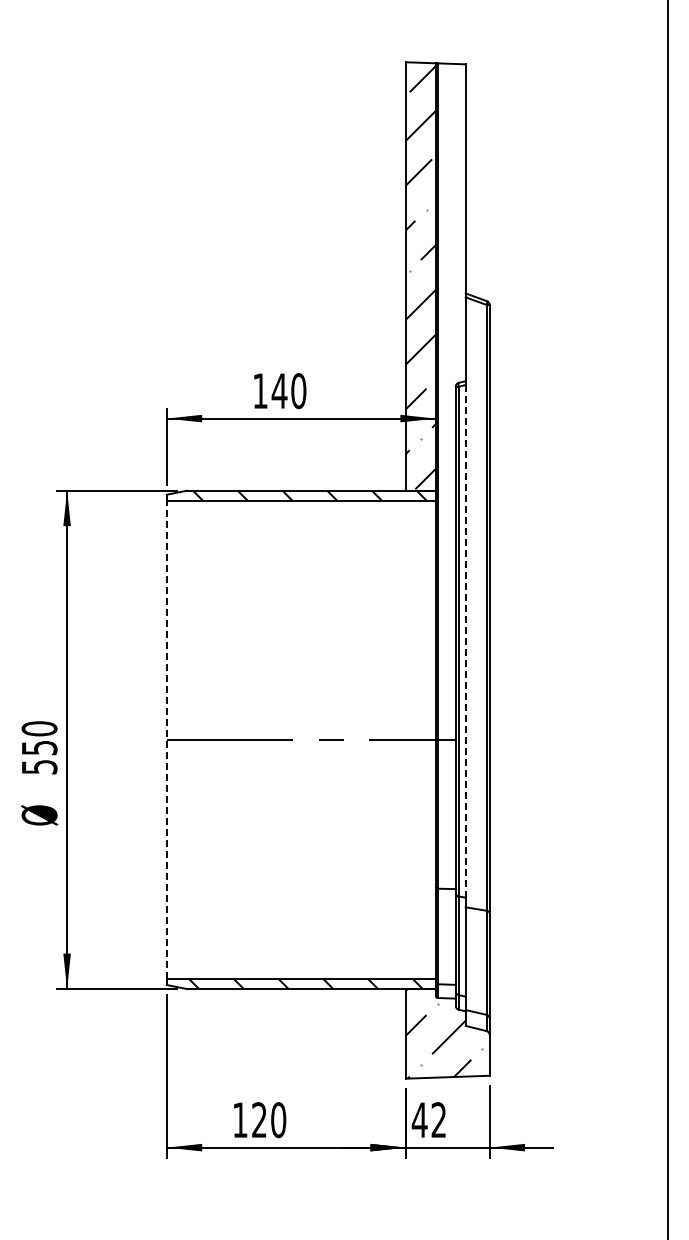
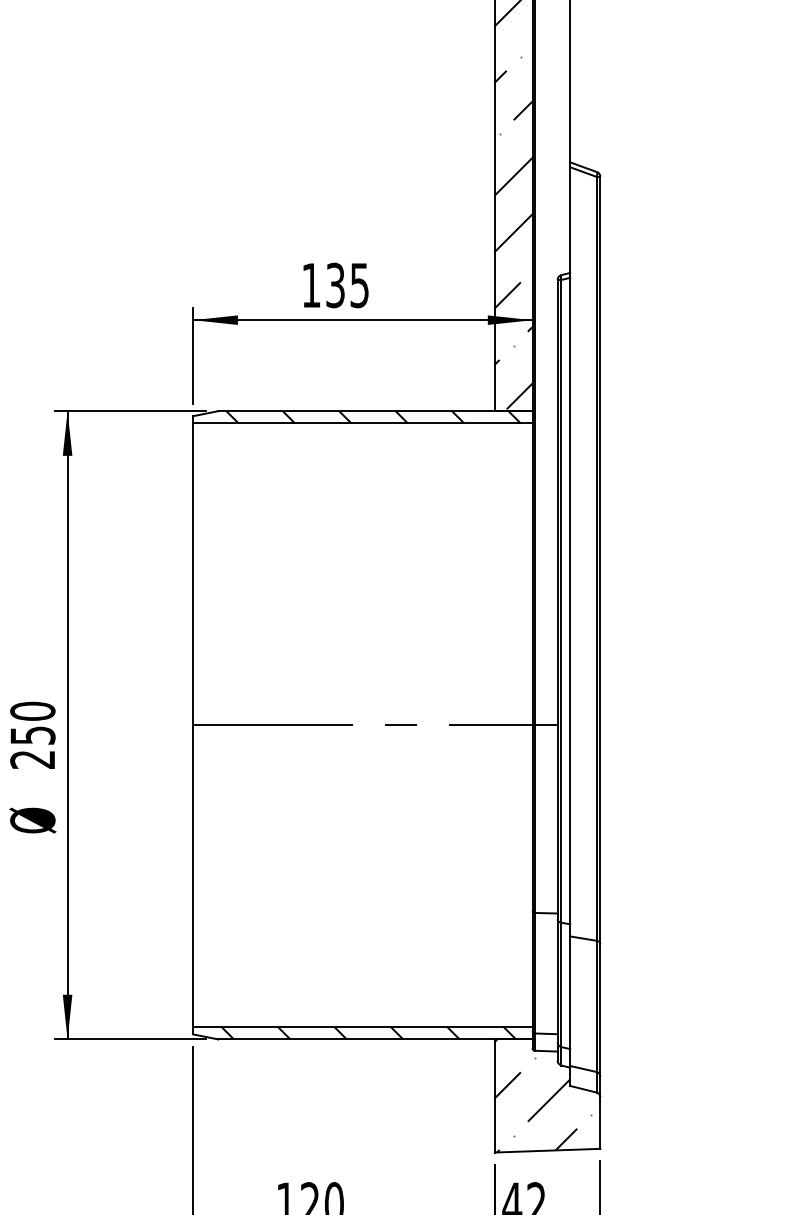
text: (288, 391) -> (346, 285), 140 -> 135
line: (465, 641) -> (569, 601), dashed -> solid
line: (166, 739) -> (192, 724), dashed -> solid
text: (39, 767) -> (32, 760), 550 -> 250

